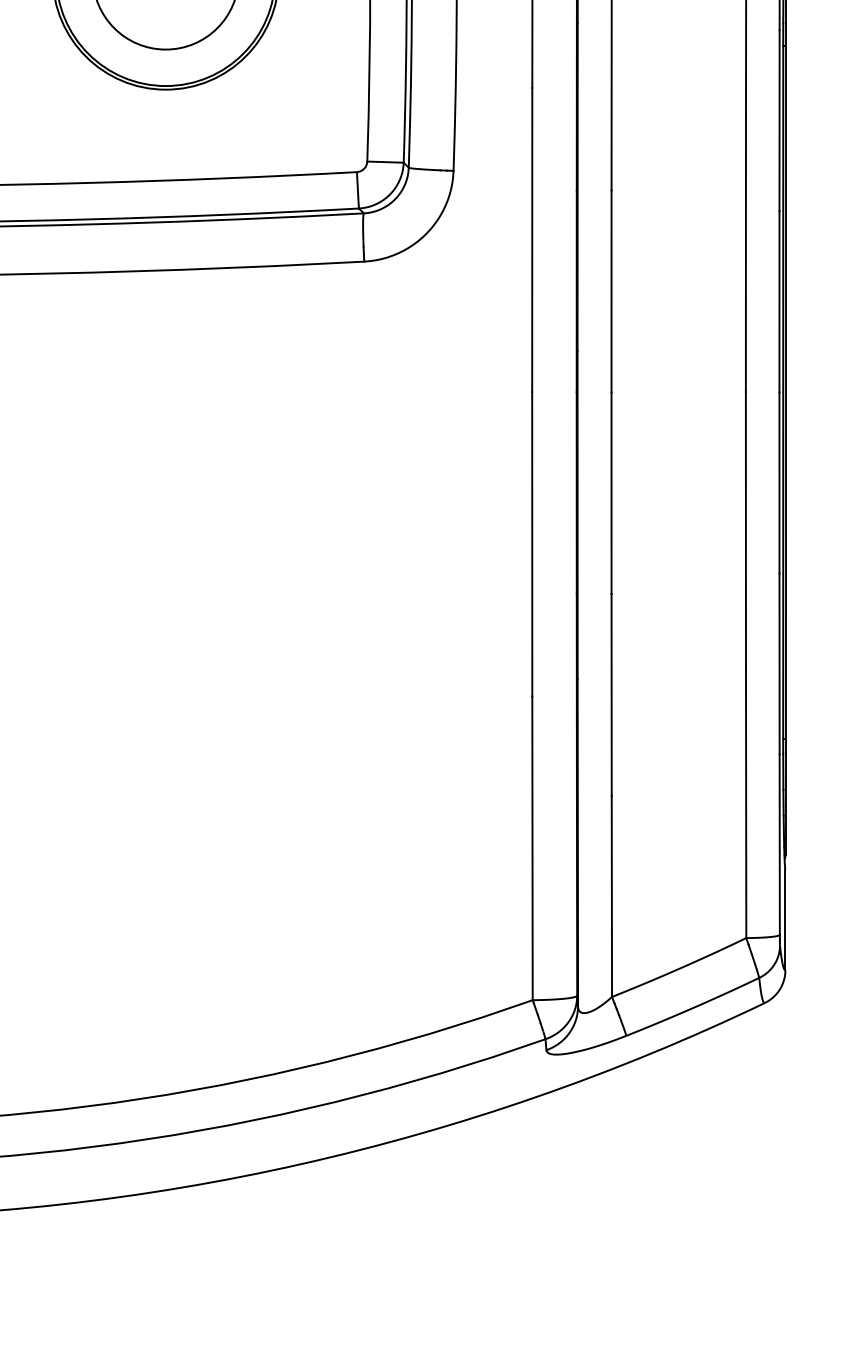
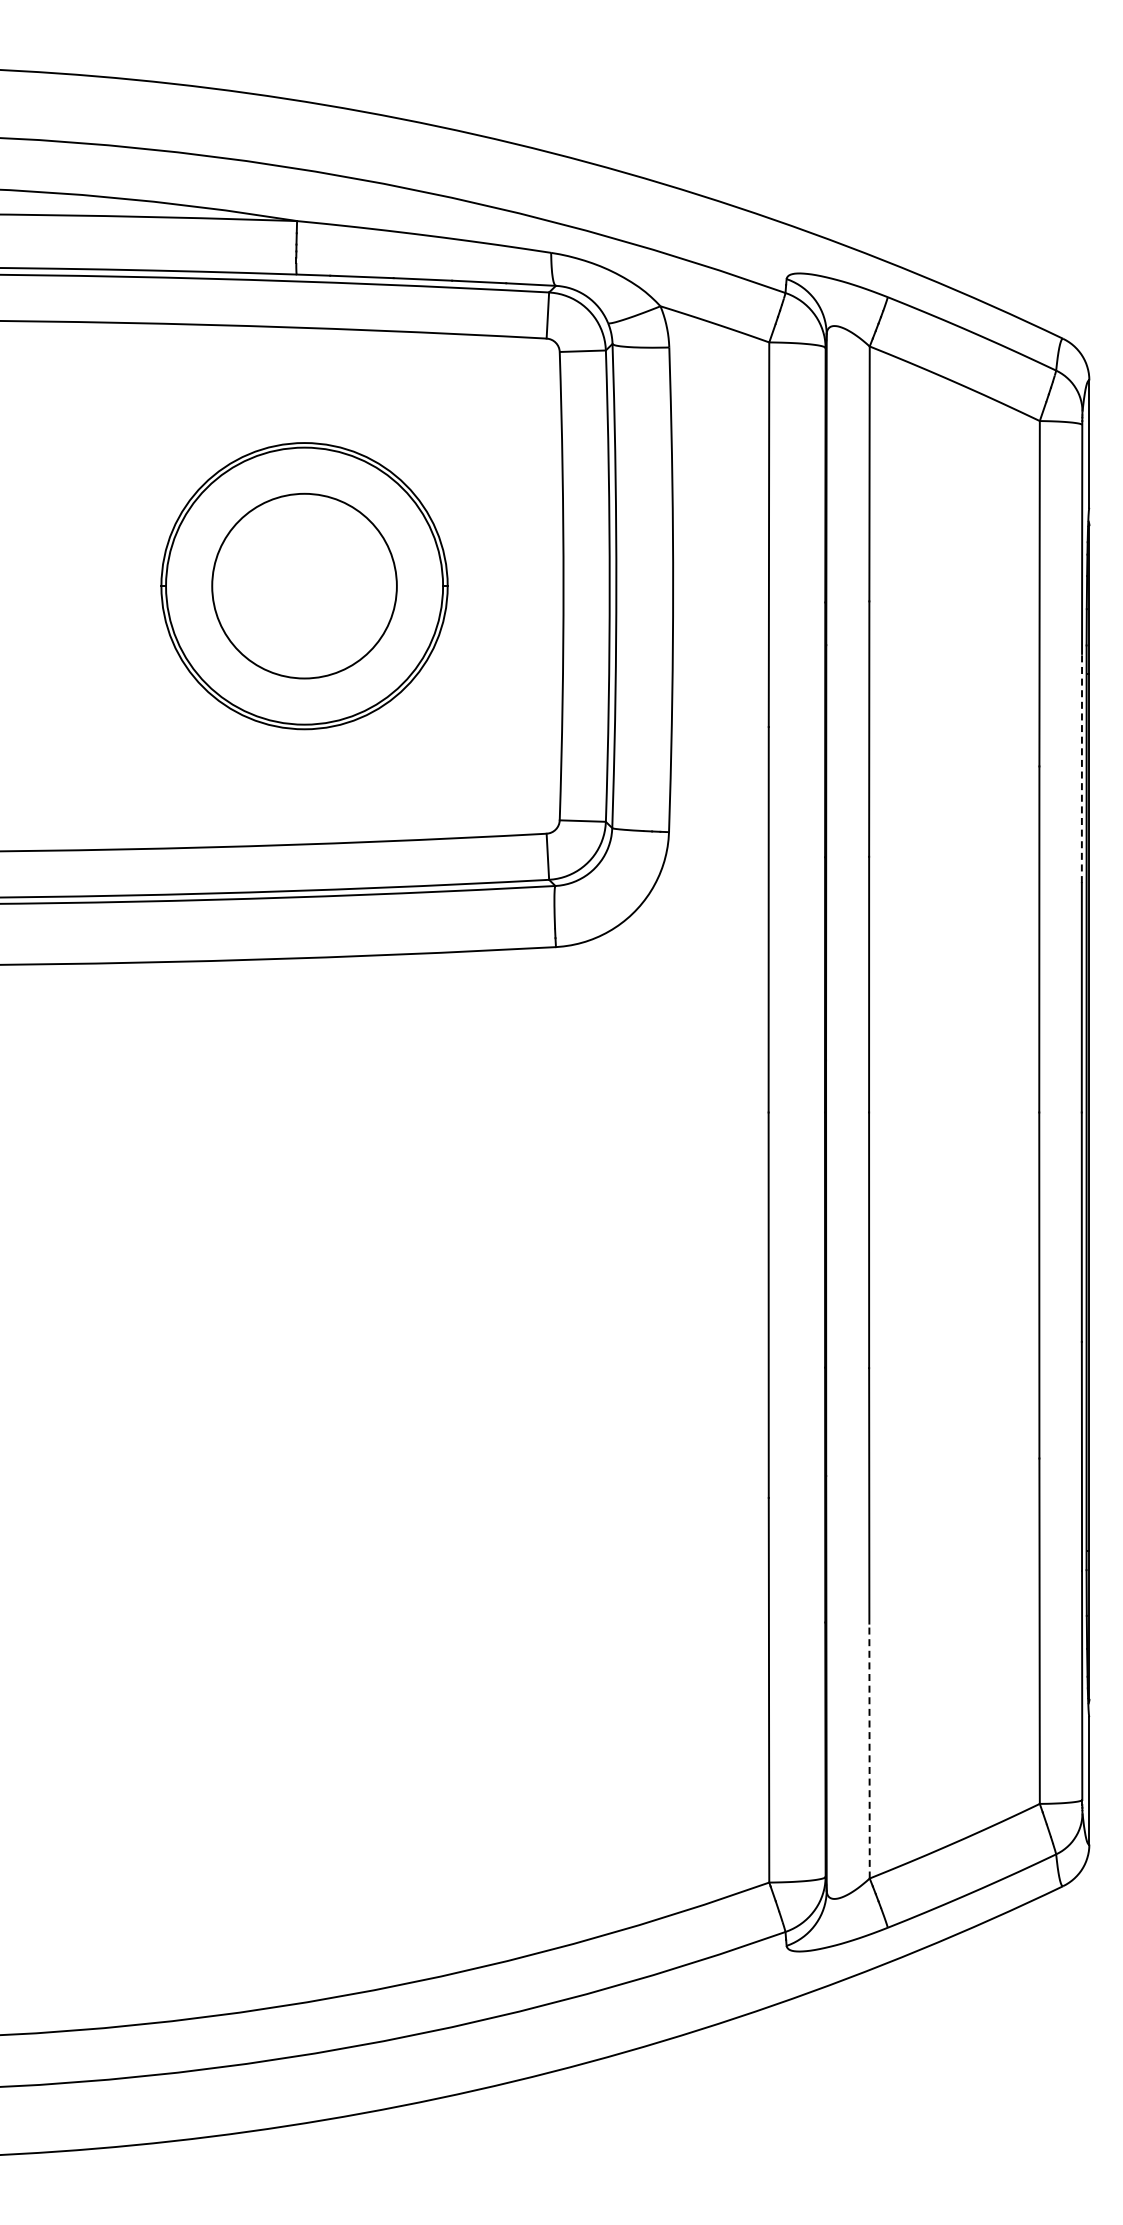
line: (779, 120) -> (1081, 768), solid -> dashed
line: (611, 895) -> (869, 1750), solid -> dashed

